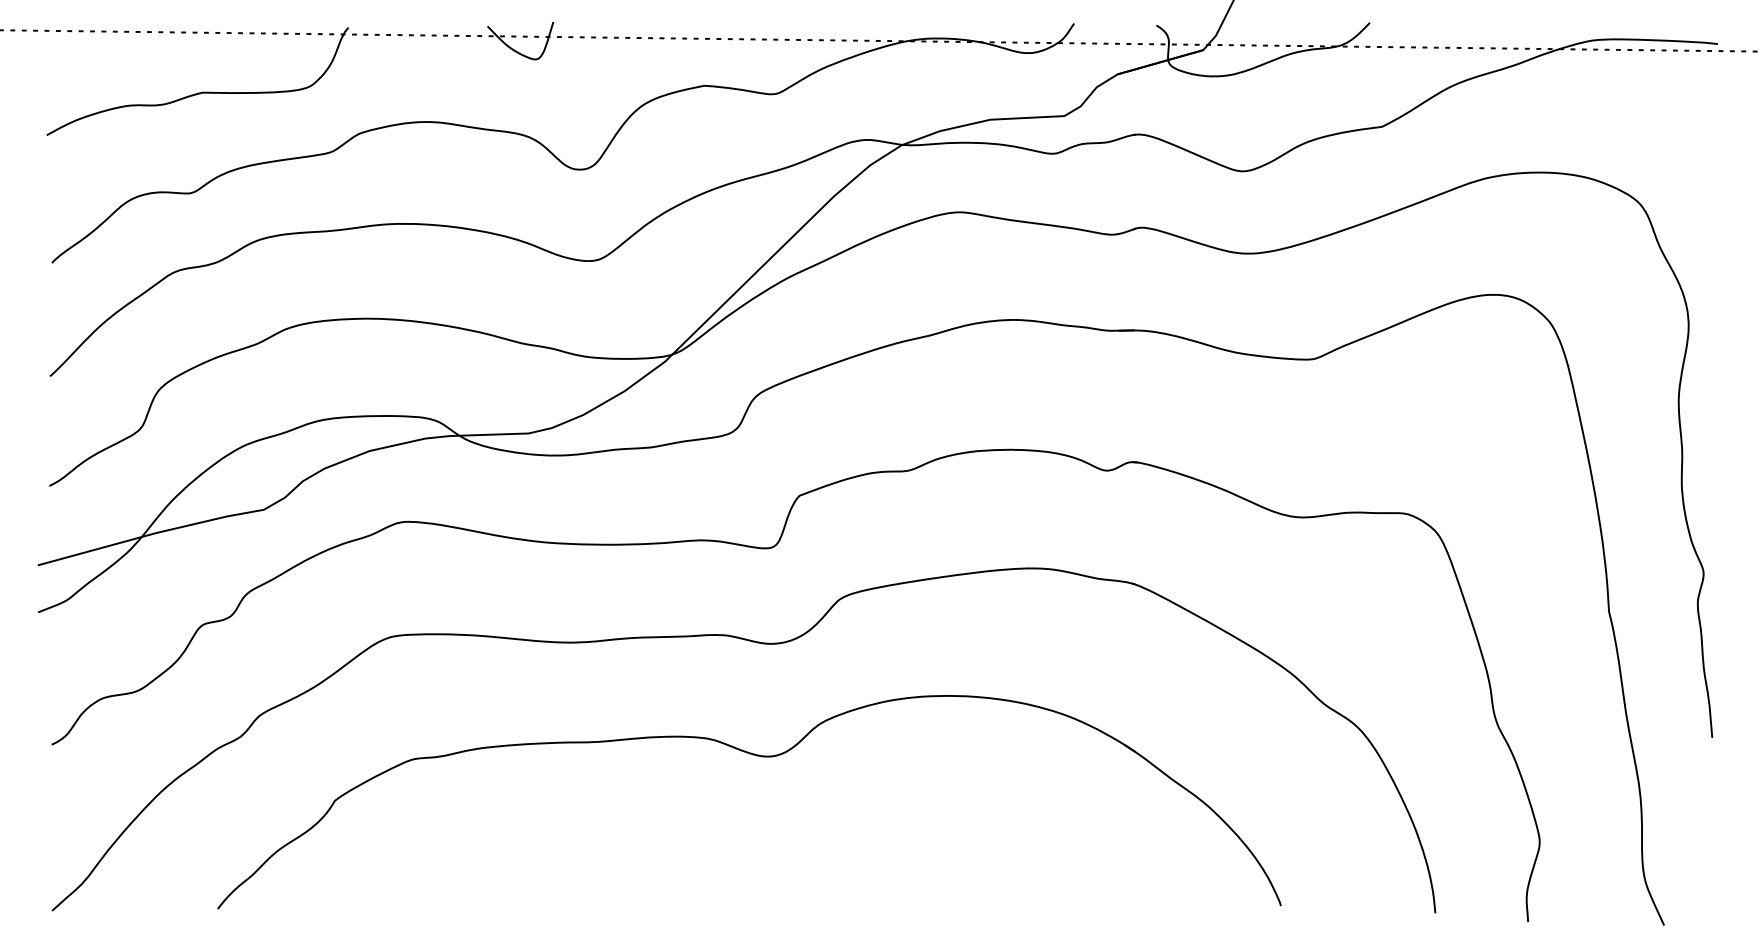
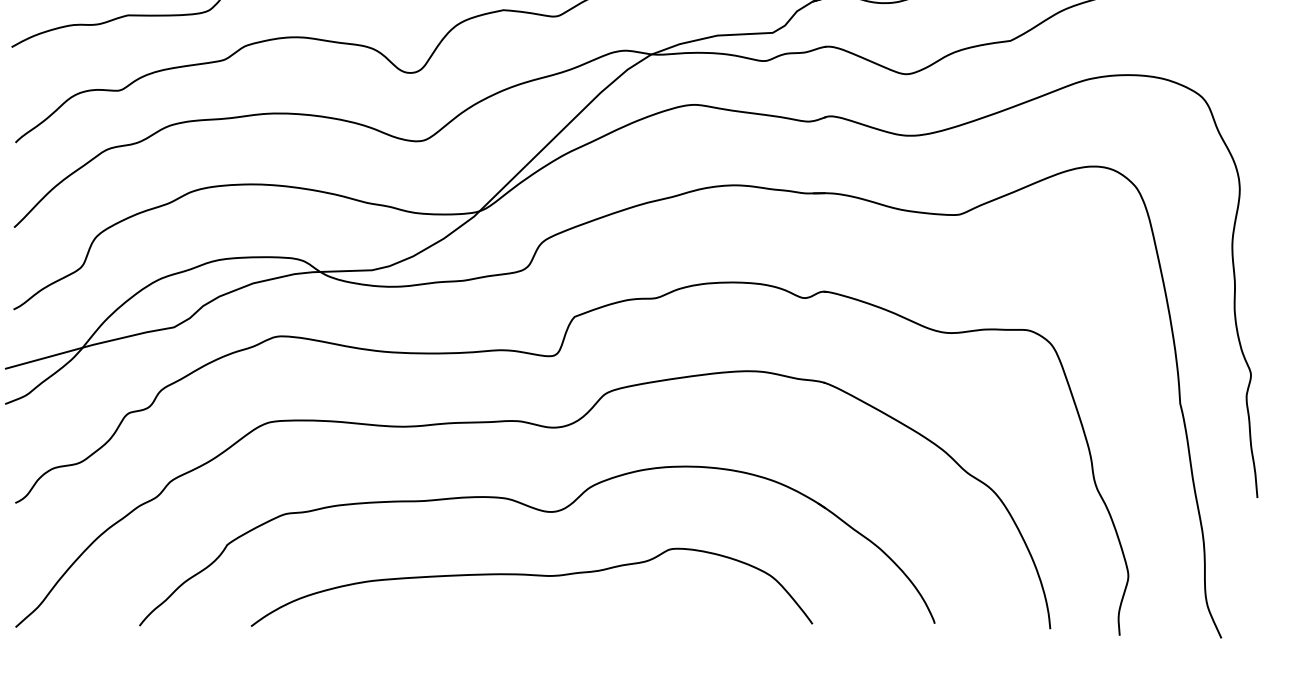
curve: (745, 842) -> (534, 576), added

